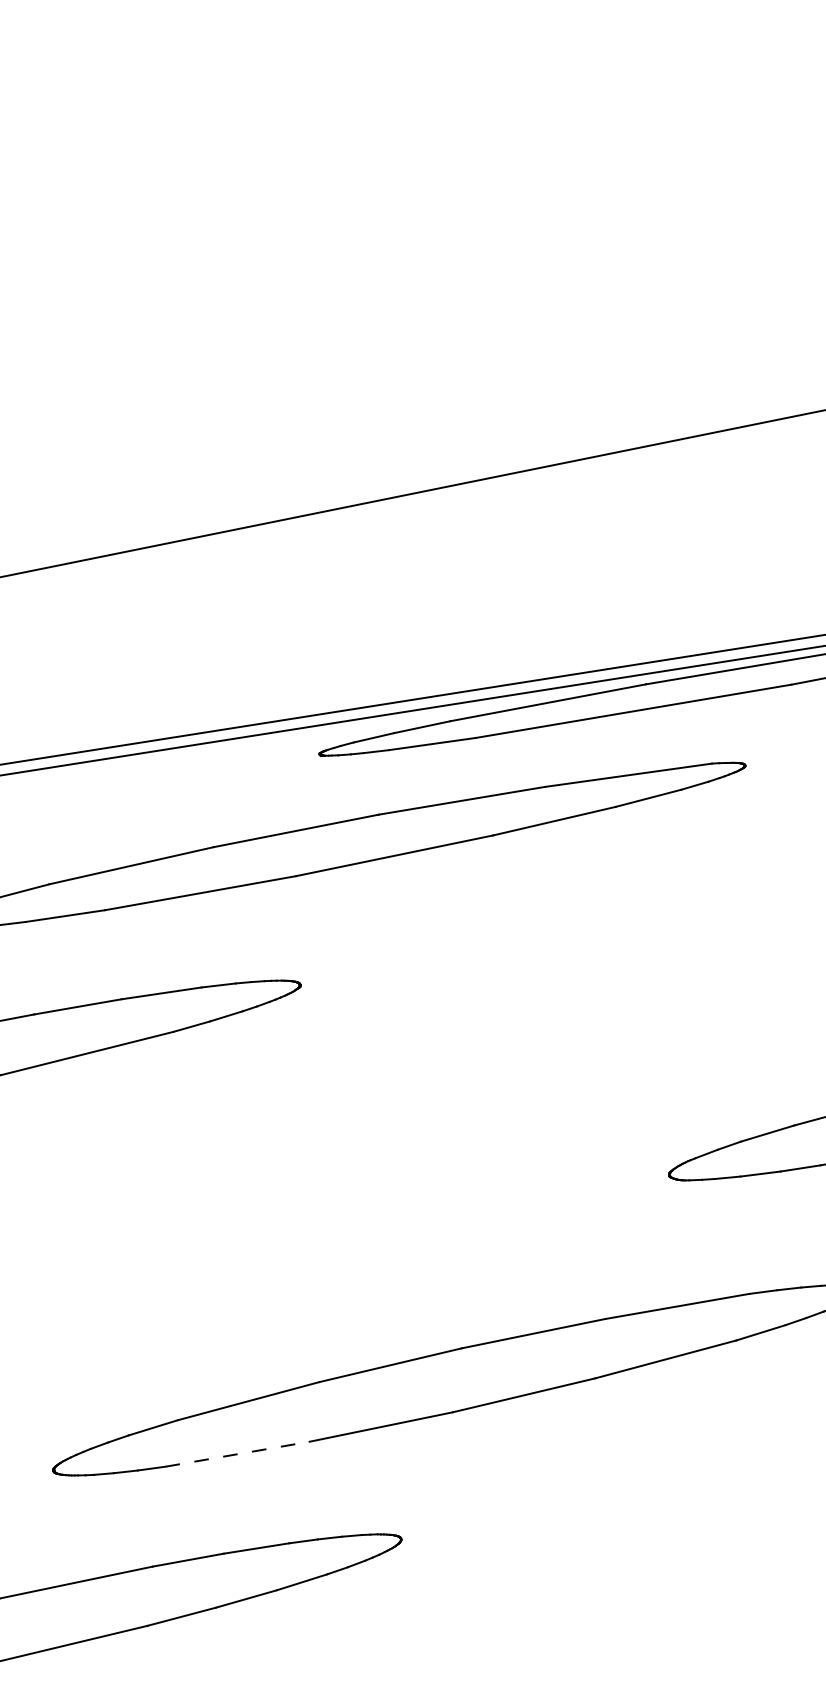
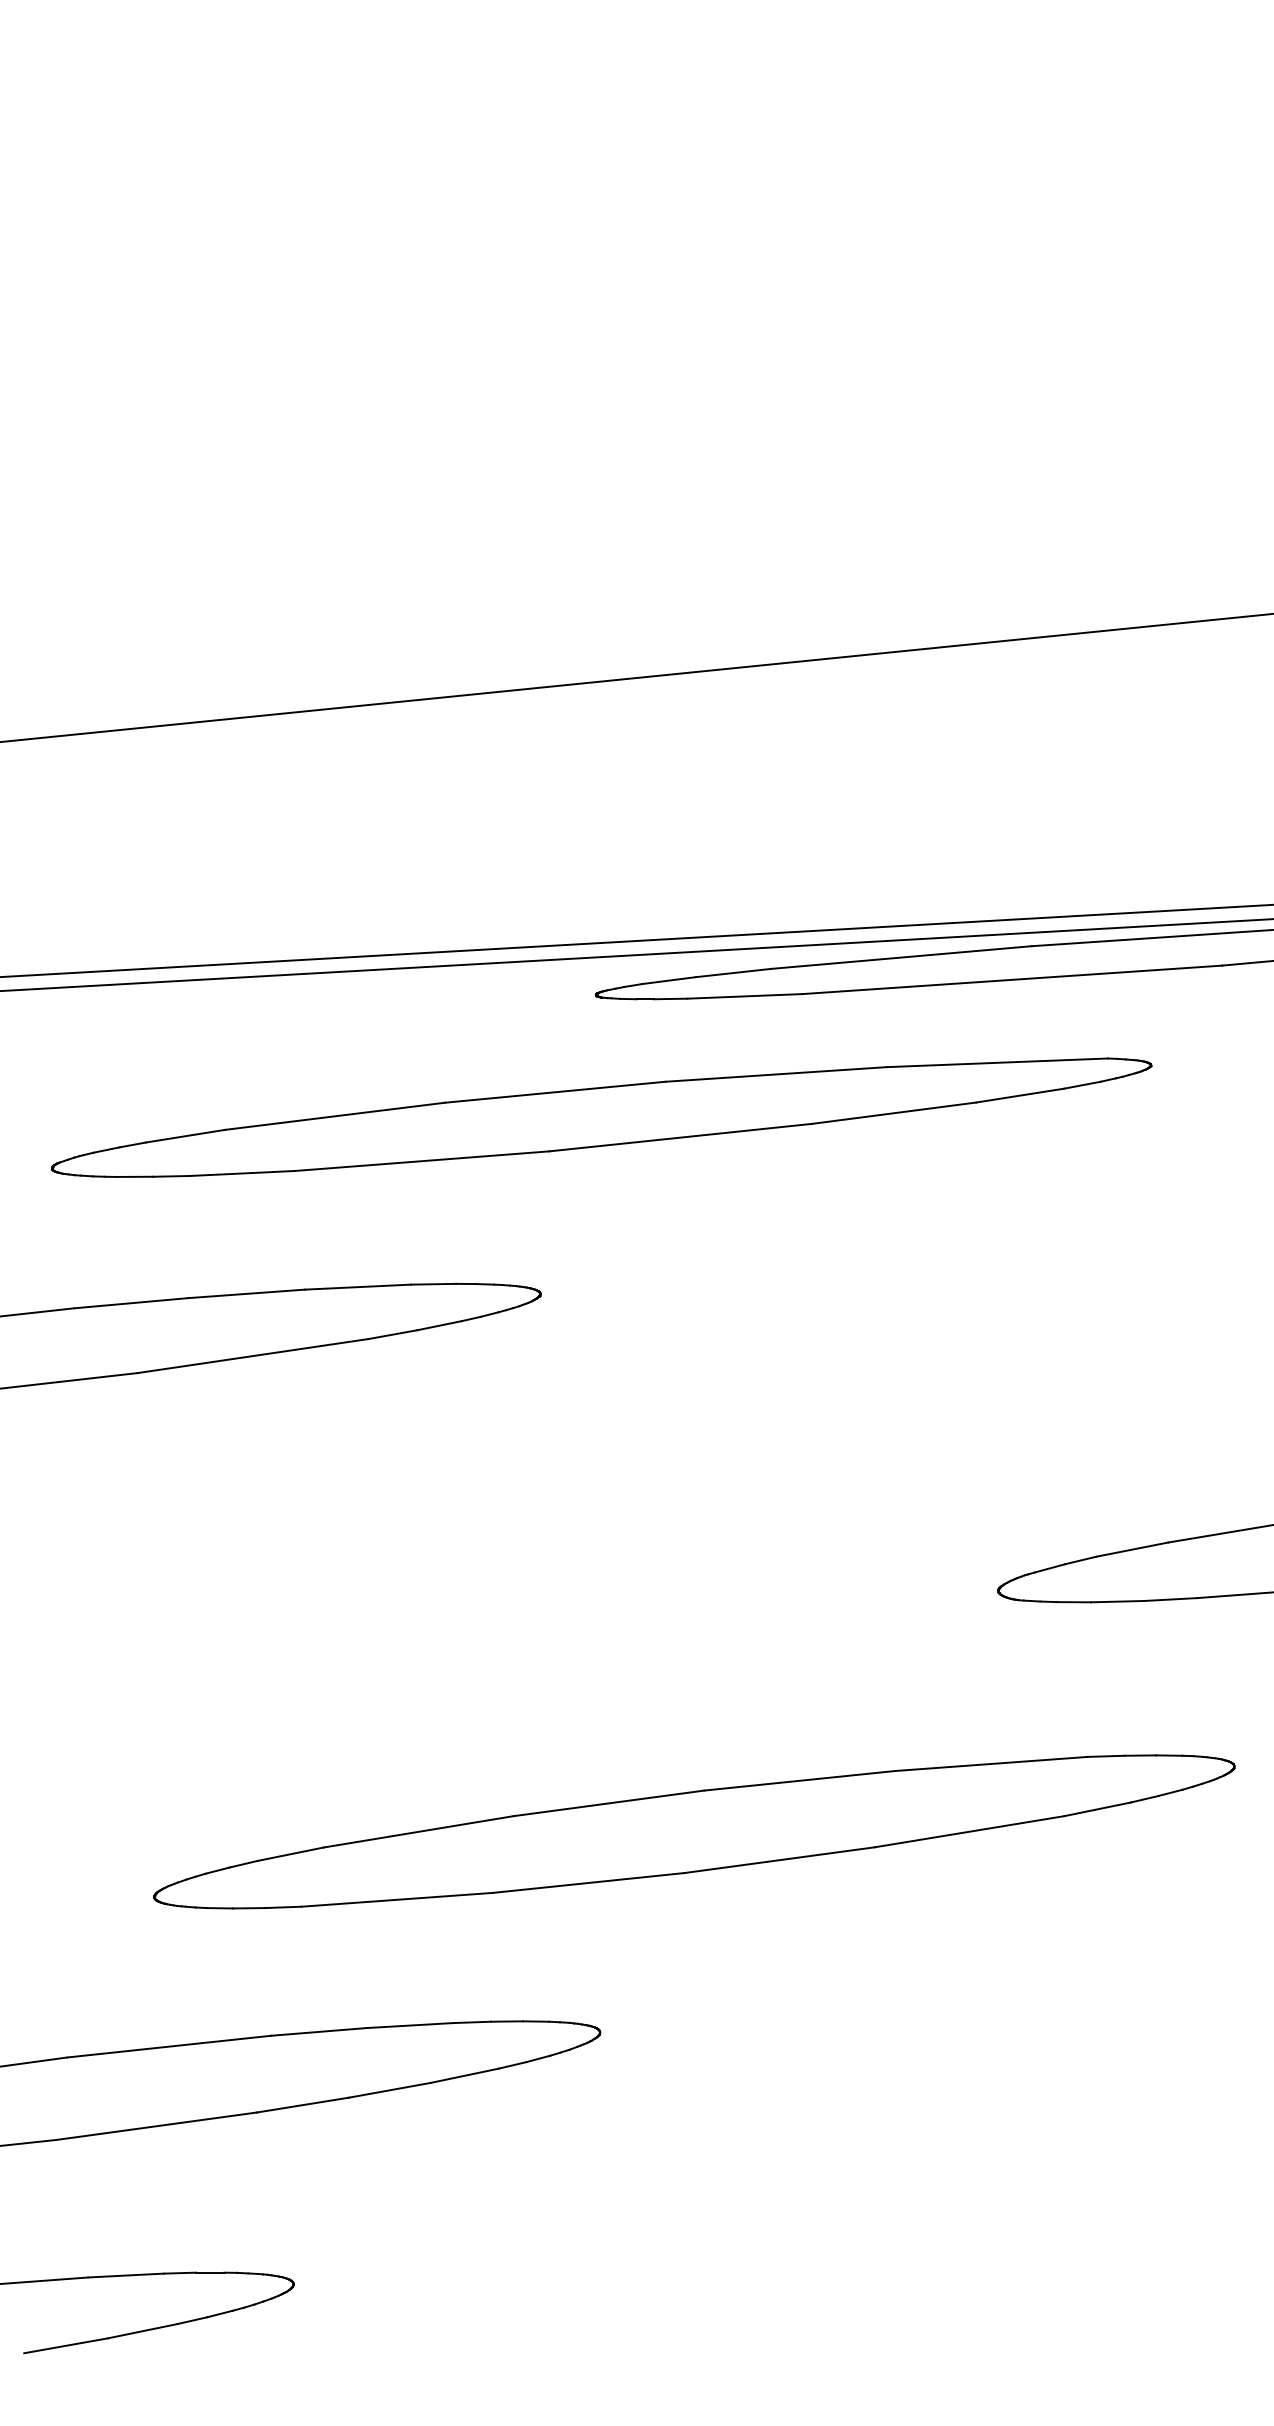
line: (237, 1453) -> (397, 1899), dashed -> solid

